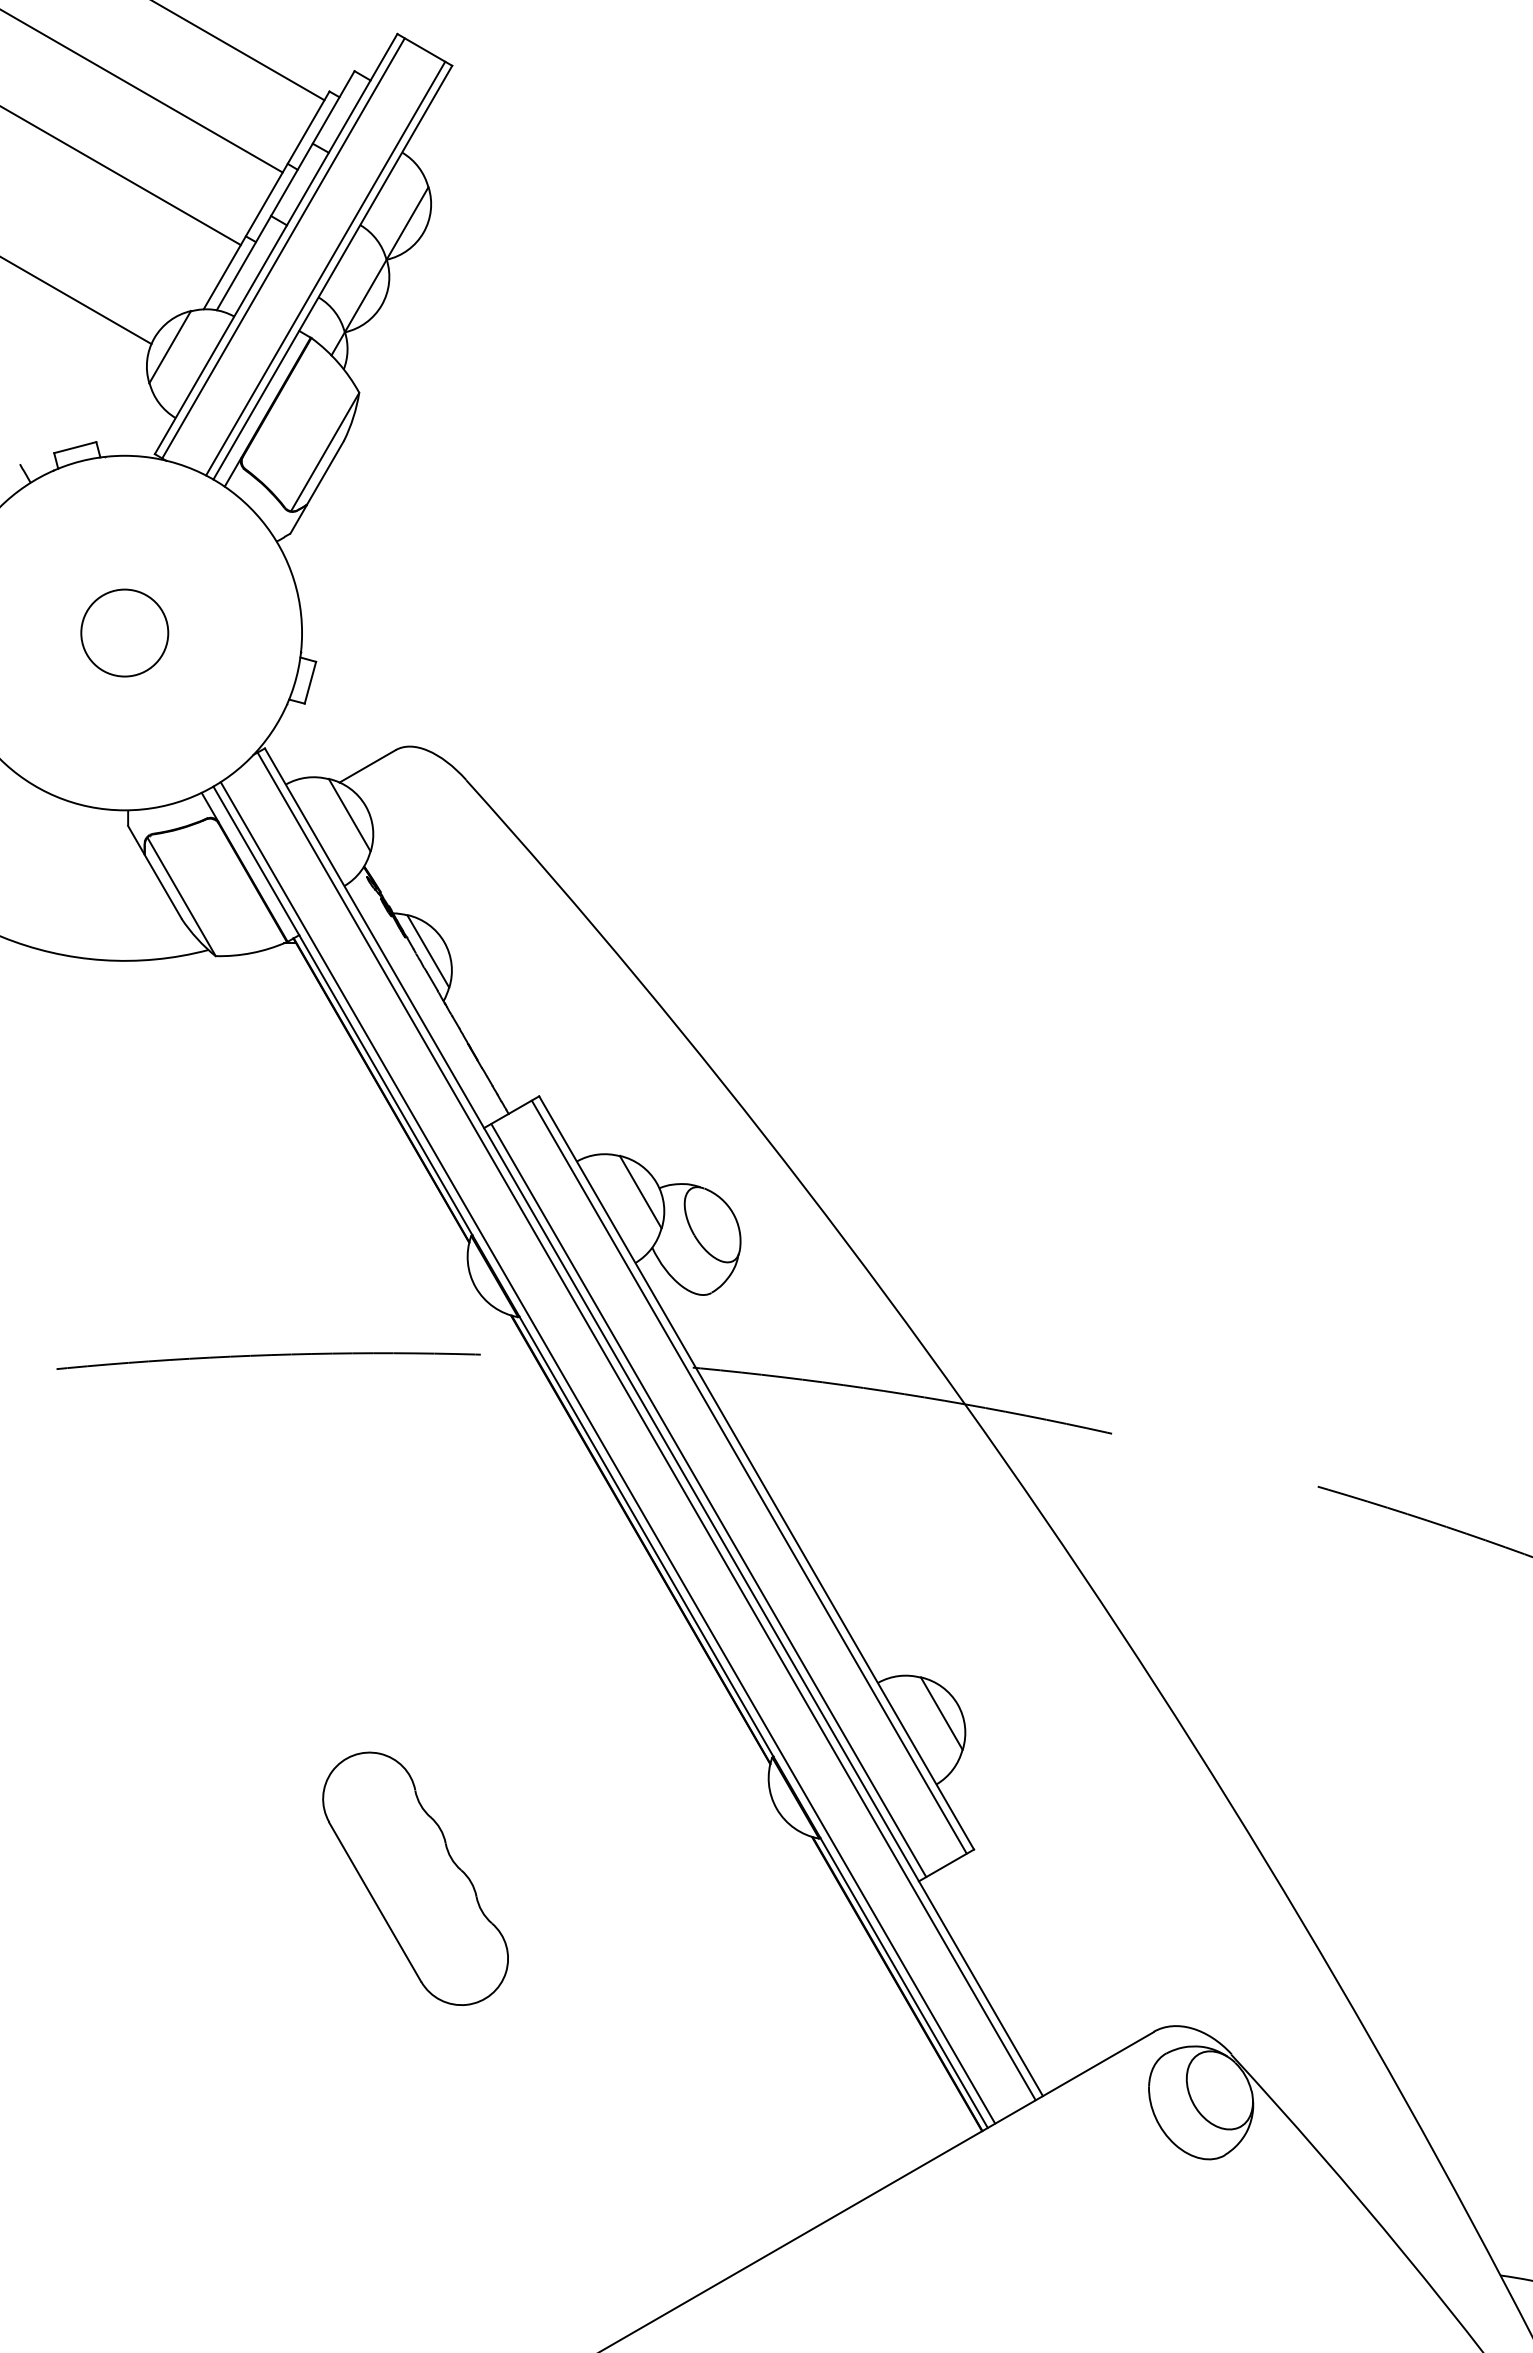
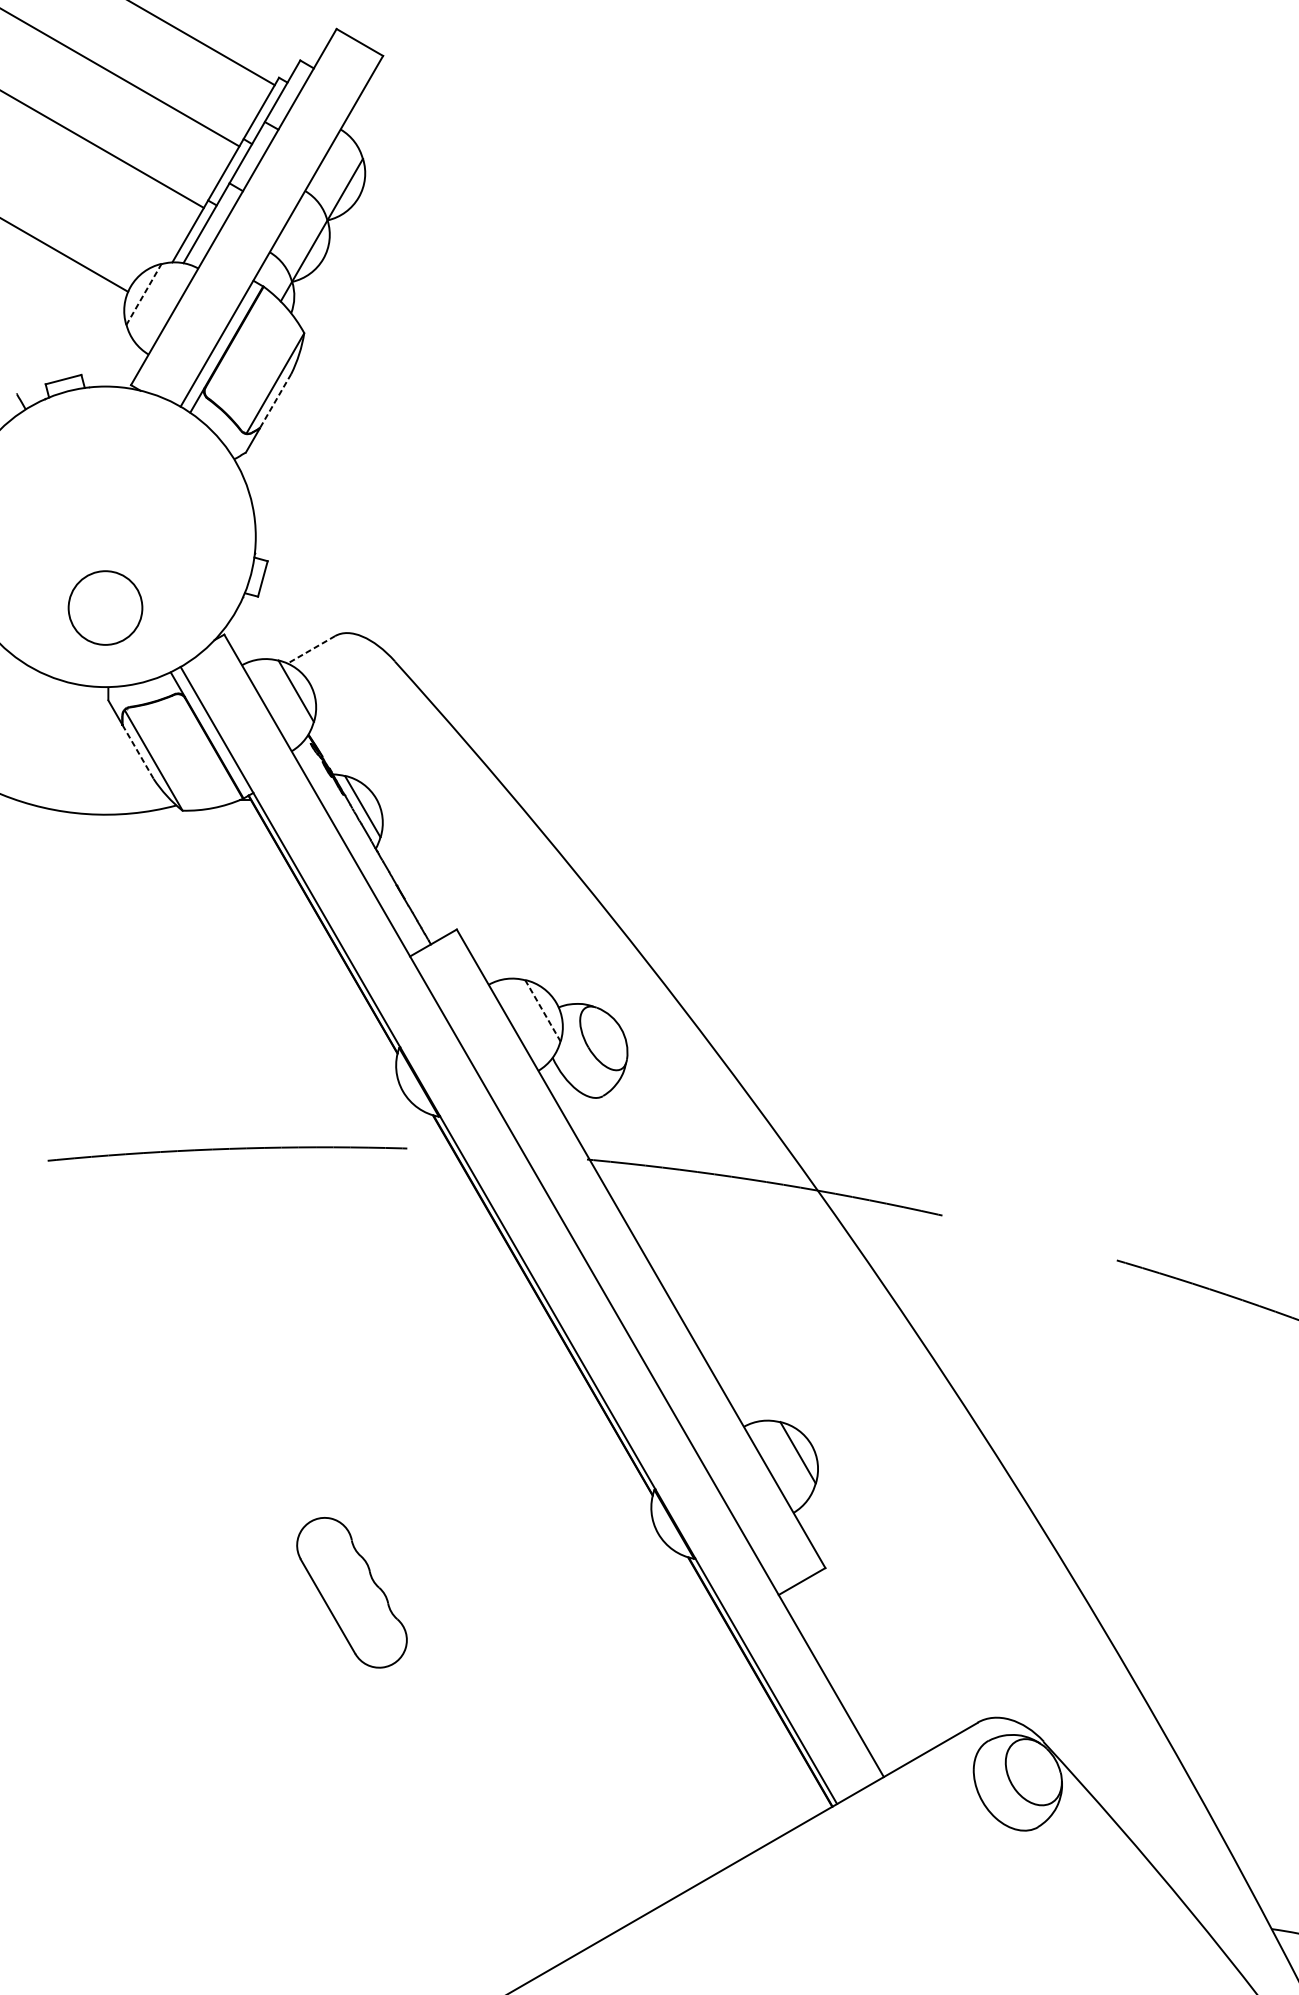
line: (283, 248) -> (240, 210), removed
line: (325, 268) -> (275, 227), removed
line: (170, 347) -> (144, 294), solid -> dashed
line: (325, 472) -> (275, 400), solid -> dashed
circle: (124, 632) -> (105, 607), moved
line: (367, 766) -> (311, 649), solid -> dashed
line: (163, 886) -> (138, 751), solid -> dashed
line: (640, 1192) -> (542, 1011), solid -> dashed
line: (646, 1426) -> (547, 1209), removed
line: (607, 1452) -> (514, 1231), removed
line: (748, 1476) -> (634, 1251), removed
line: (708, 1500) -> (600, 1272), removed
part: (415, 1878) -> (351, 1592), size x0.7

